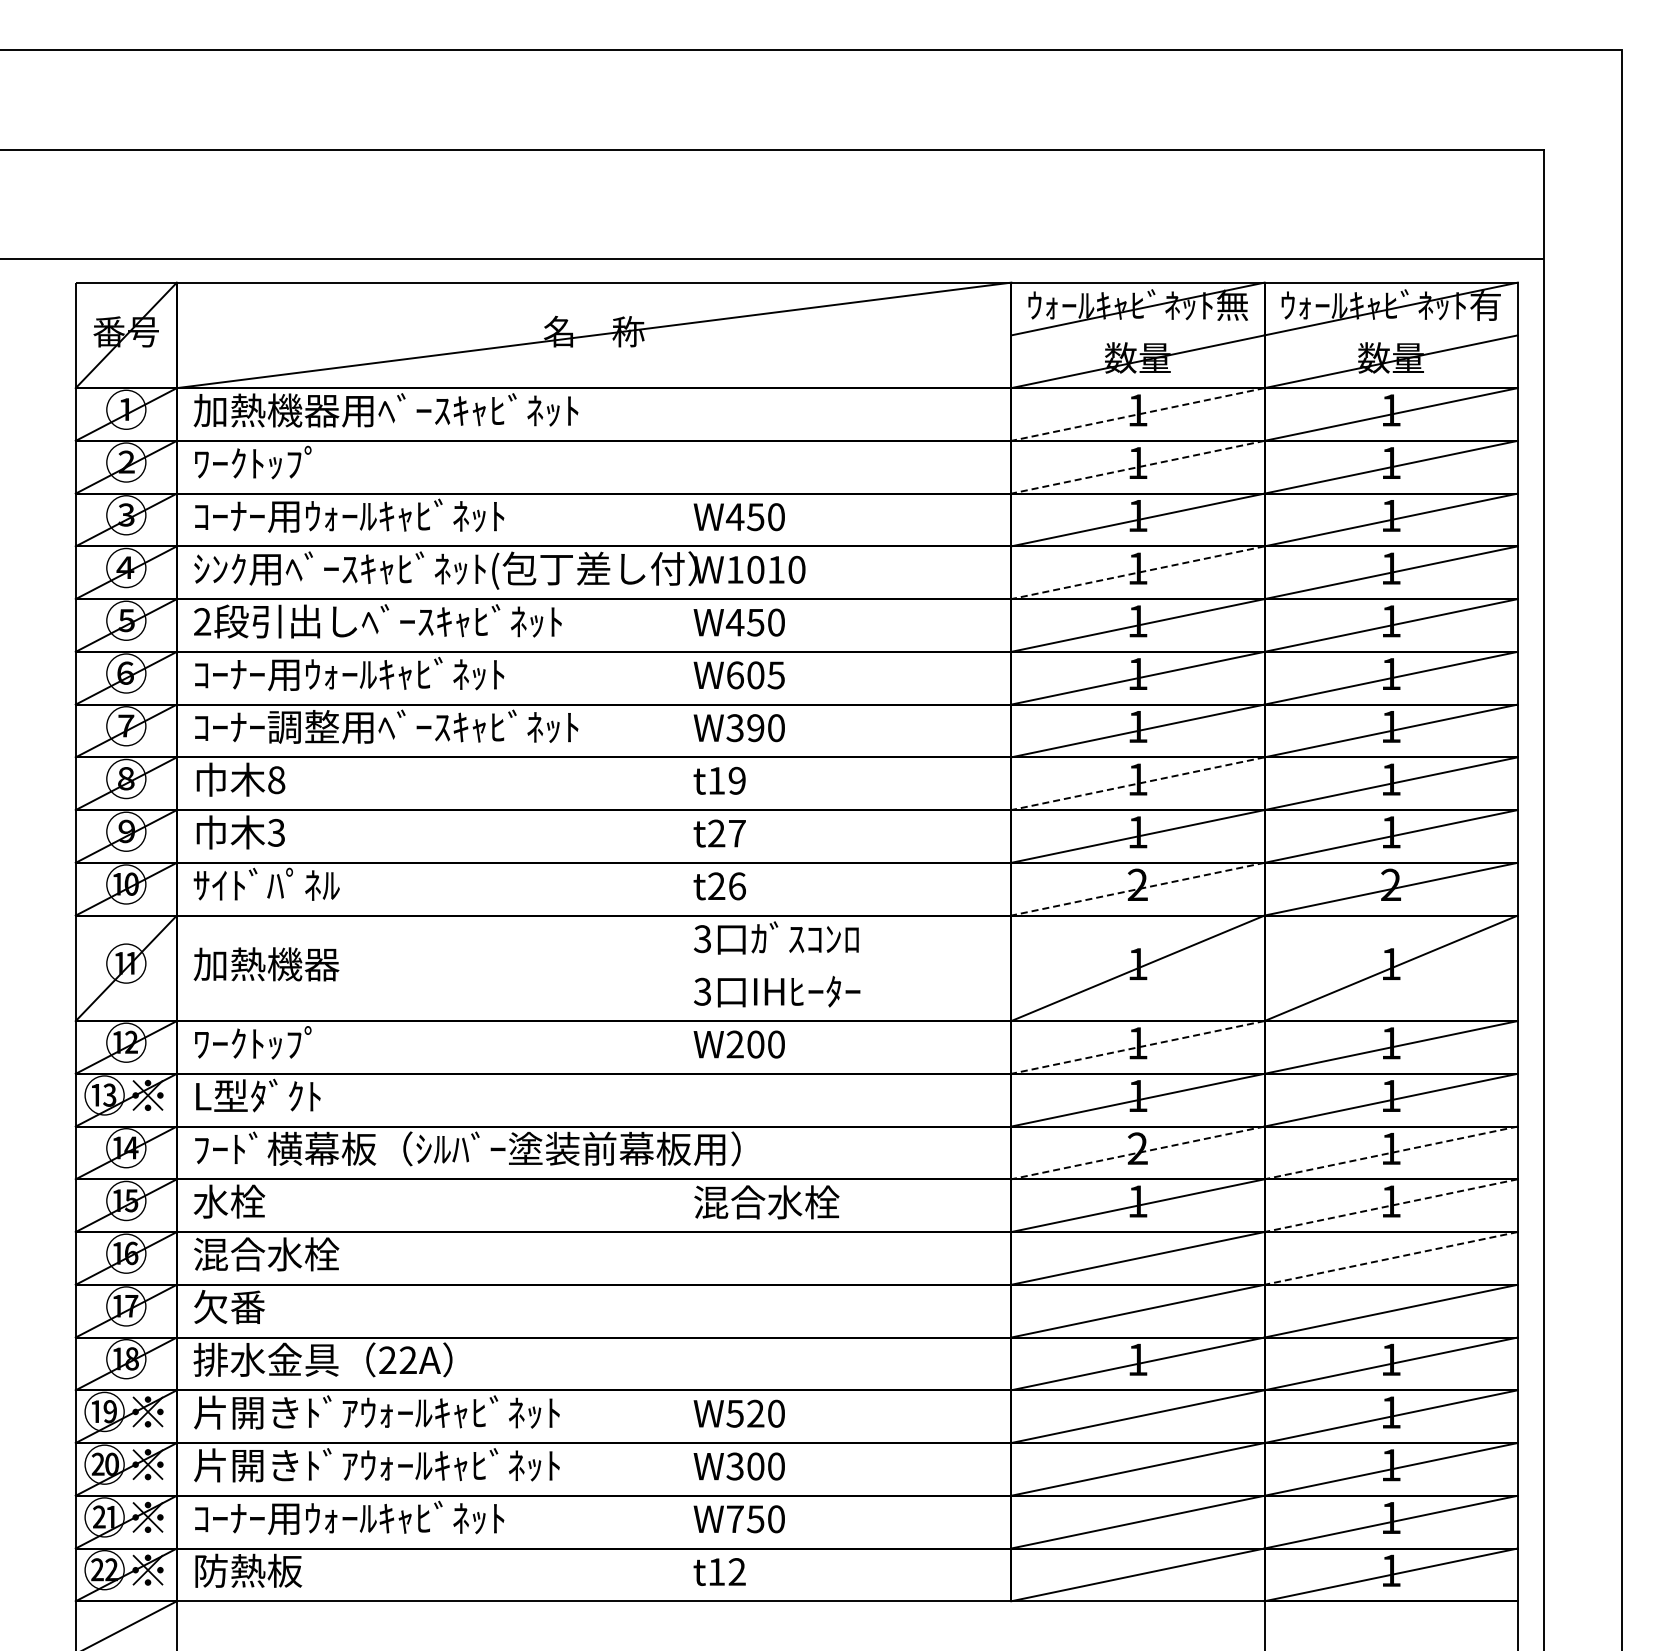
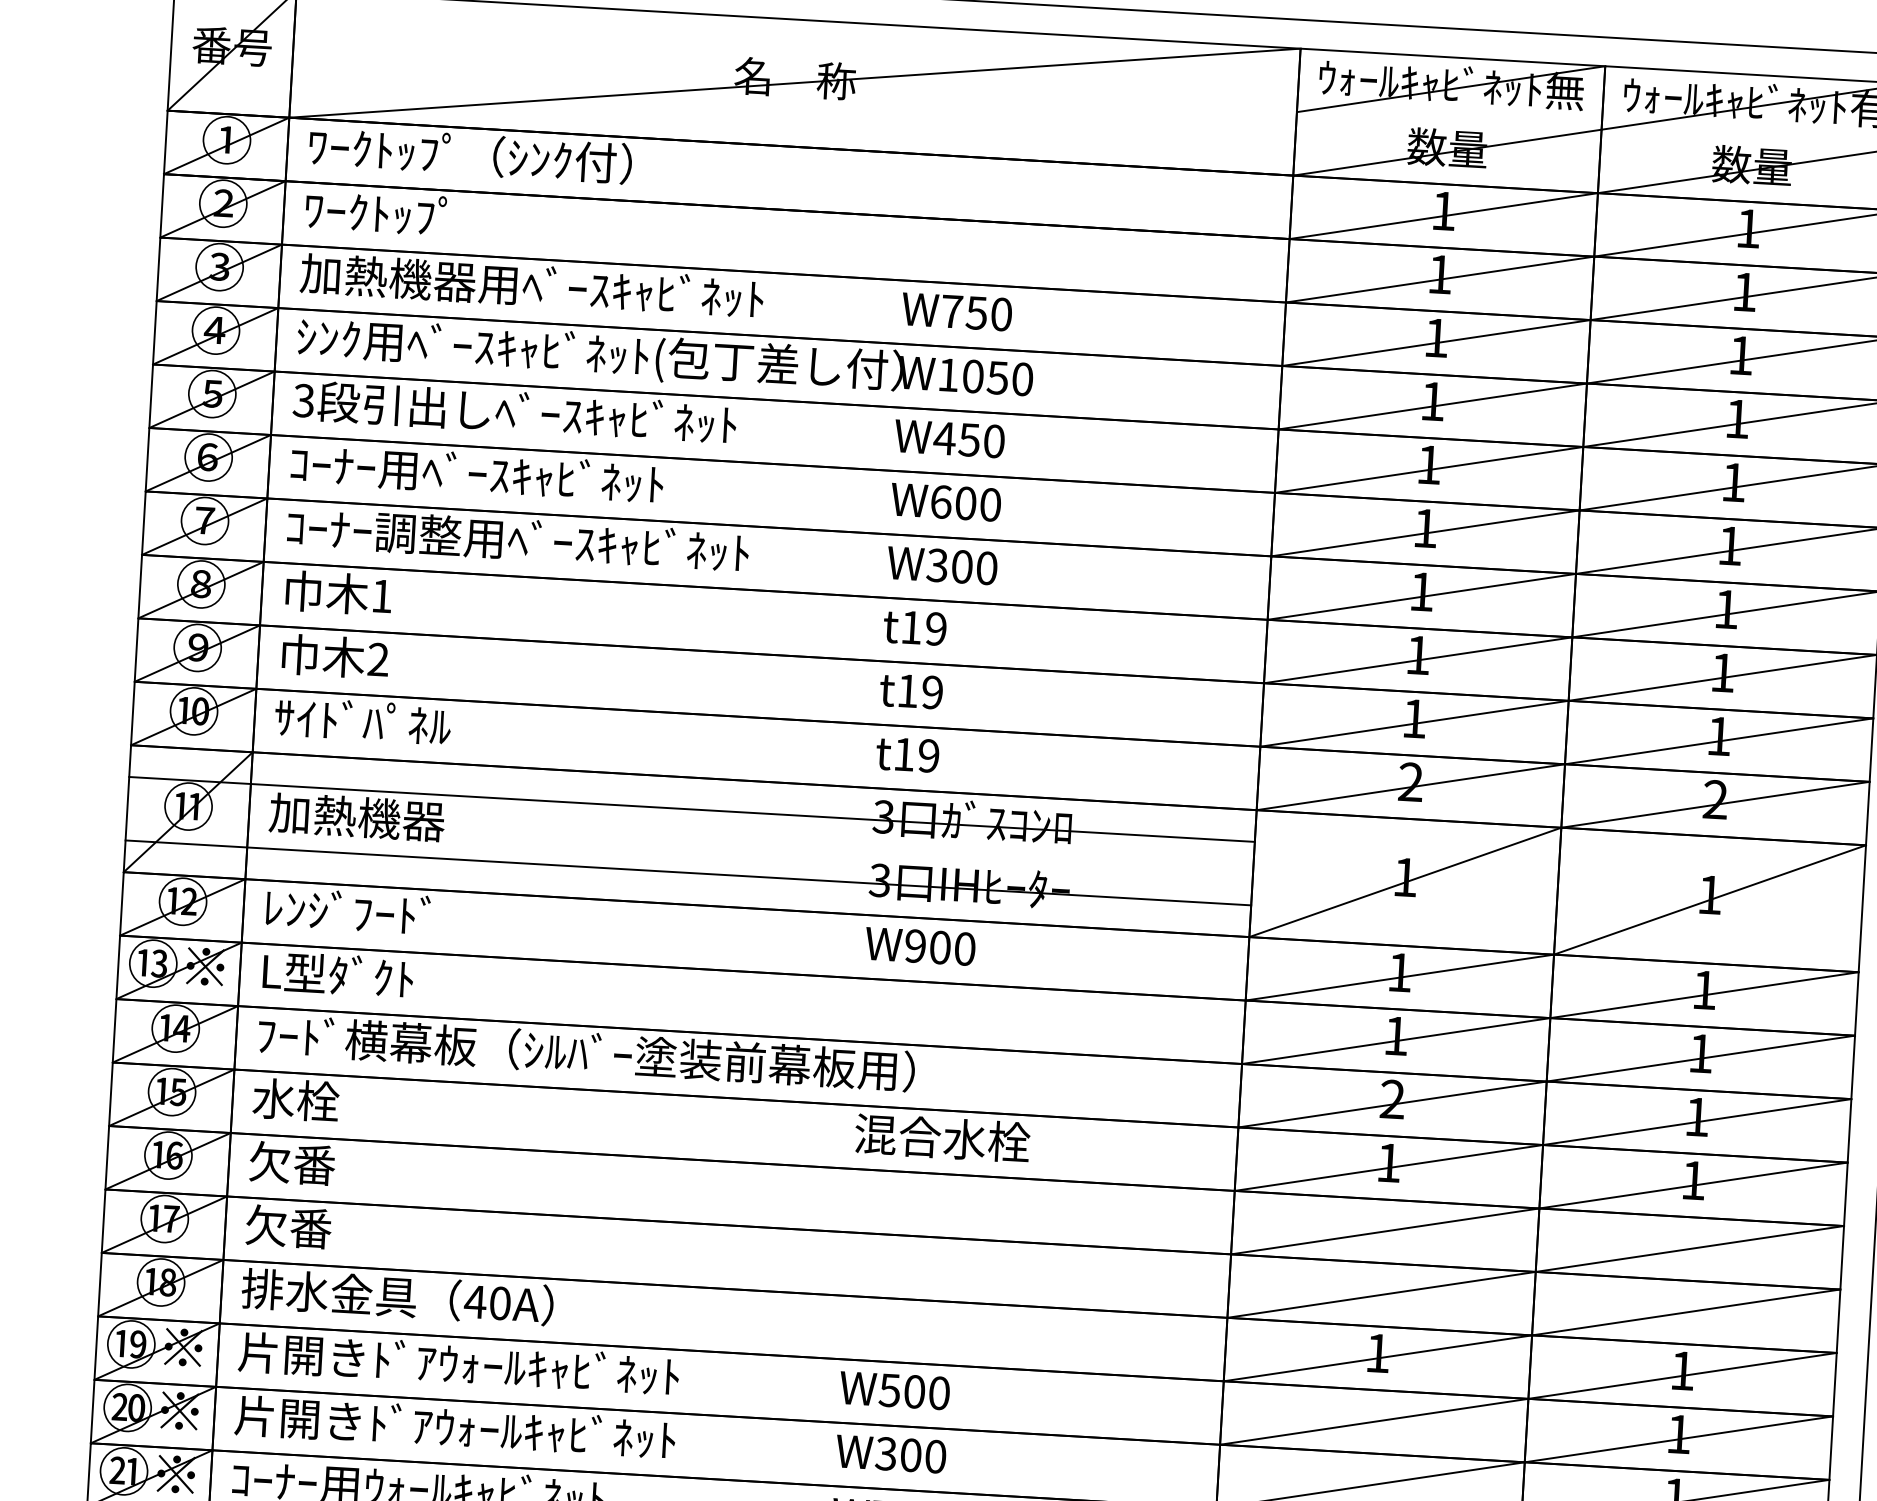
text: (385, 410) -> (538, 159), 加熱機器用ﾍﾞｰｽｷｬﾋﾞﾈｯﾄ -> ﾜｰｸﾄｯﾌﾟ（ｼﾝｸ付）
line: (1137, 414) -> (1443, 216), dashed -> solid
line: (1137, 467) -> (1439, 279), dashed -> solid
text: (385, 515) -> (531, 285), ｺｰﾅｰ用ｳｫｰﾙｷｬﾋﾞﾈｯﾄ -> 加熱機器用ﾍﾞｰｽｷｬﾋﾞﾈｯﾄ
text: (734, 516) -> (951, 310), W450 -> W750
text: (775, 569) -> (996, 377), W1010 -> W1050
line: (1137, 572) -> (1432, 406), dashed -> solid
text: (202, 621) -> (303, 400), 2 -> 3
text: (340, 672) -> (466, 471), ｺｰﾅｰ用ｳｫｰﾙｷｬﾋﾞﾈｯﾄ -> ｺｰﾅｰ用ﾍﾞｰｽｷｬﾋﾞﾈｯﾄ
text: (775, 675) -> (989, 504), W605 -> W600
text: (755, 728) -> (961, 567), W390 -> W300
text: (276, 780) -> (381, 596), 8 -> 1
line: (1137, 783) -> (1417, 660), dashed -> solid
text: (276, 832) -> (378, 659), 3 -> 2
text: (726, 833) -> (919, 691), t27 -> t19
text: (726, 886) -> (915, 755), t26 -> t19
line: (1137, 889) -> (1410, 787), dashed -> solid
line: (543, 941) -> (691, 808), added
line: (543, 994) -> (688, 872), added
text: (263, 1042) -> (348, 910), ﾜｰｸﾄｯﾌﾟ -> ﾚﾝｼﾞﾌｰﾄﾞ
text: (734, 1044) -> (914, 946), W200 -> W900
line: (1137, 1047) -> (1399, 977), dashed -> solid
line: (1137, 1153) -> (1391, 1105), dashed -> solid
line: (1390, 1153) -> (1696, 1122), dashed -> solid
line: (1390, 1205) -> (1692, 1185), dashed -> solid
text: (266, 1254) -> (337, 1166), 混合水栓 -> 欠番
line: (1390, 1258) -> (1689, 1249), dashed -> solid
text: (397, 1360) -> (487, 1302), 22A -> 40A
text: (755, 1413) -> (914, 1391), W520 -> W500

